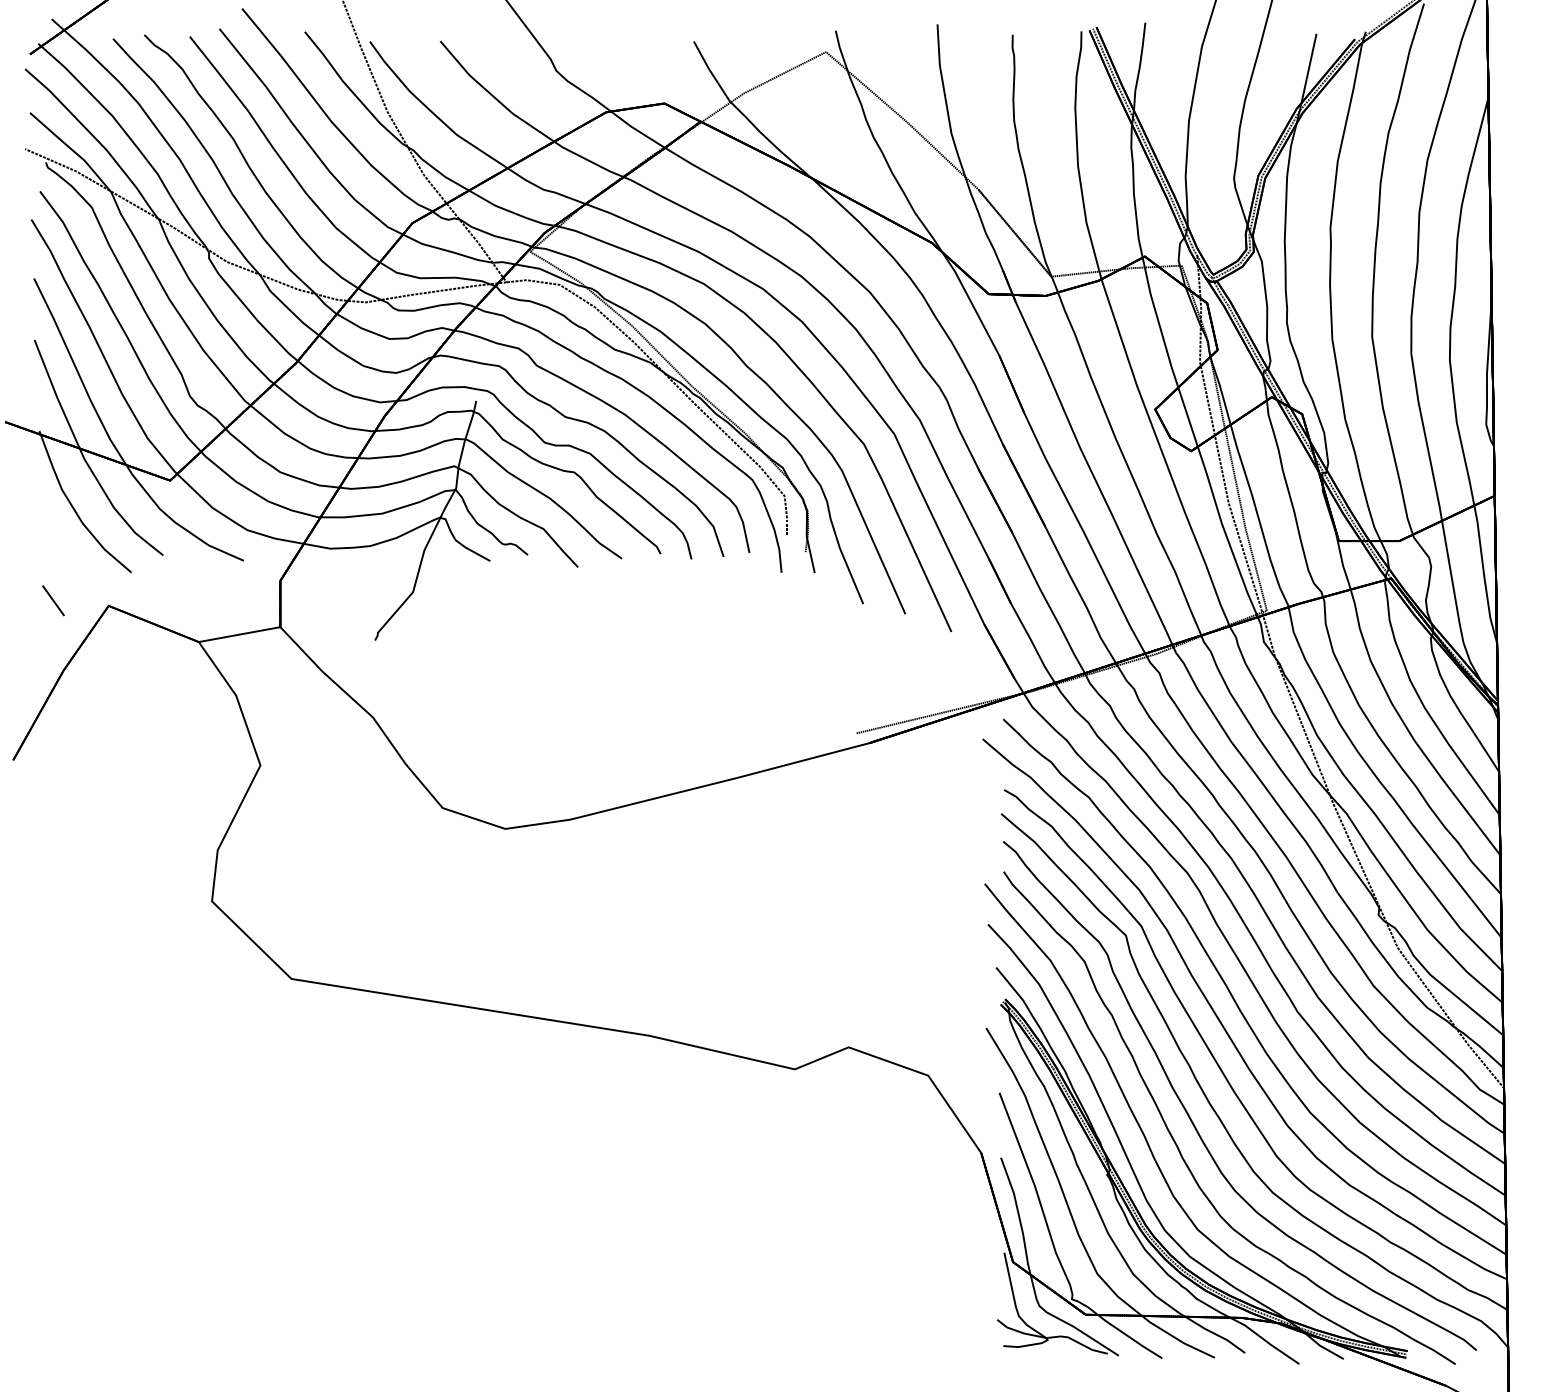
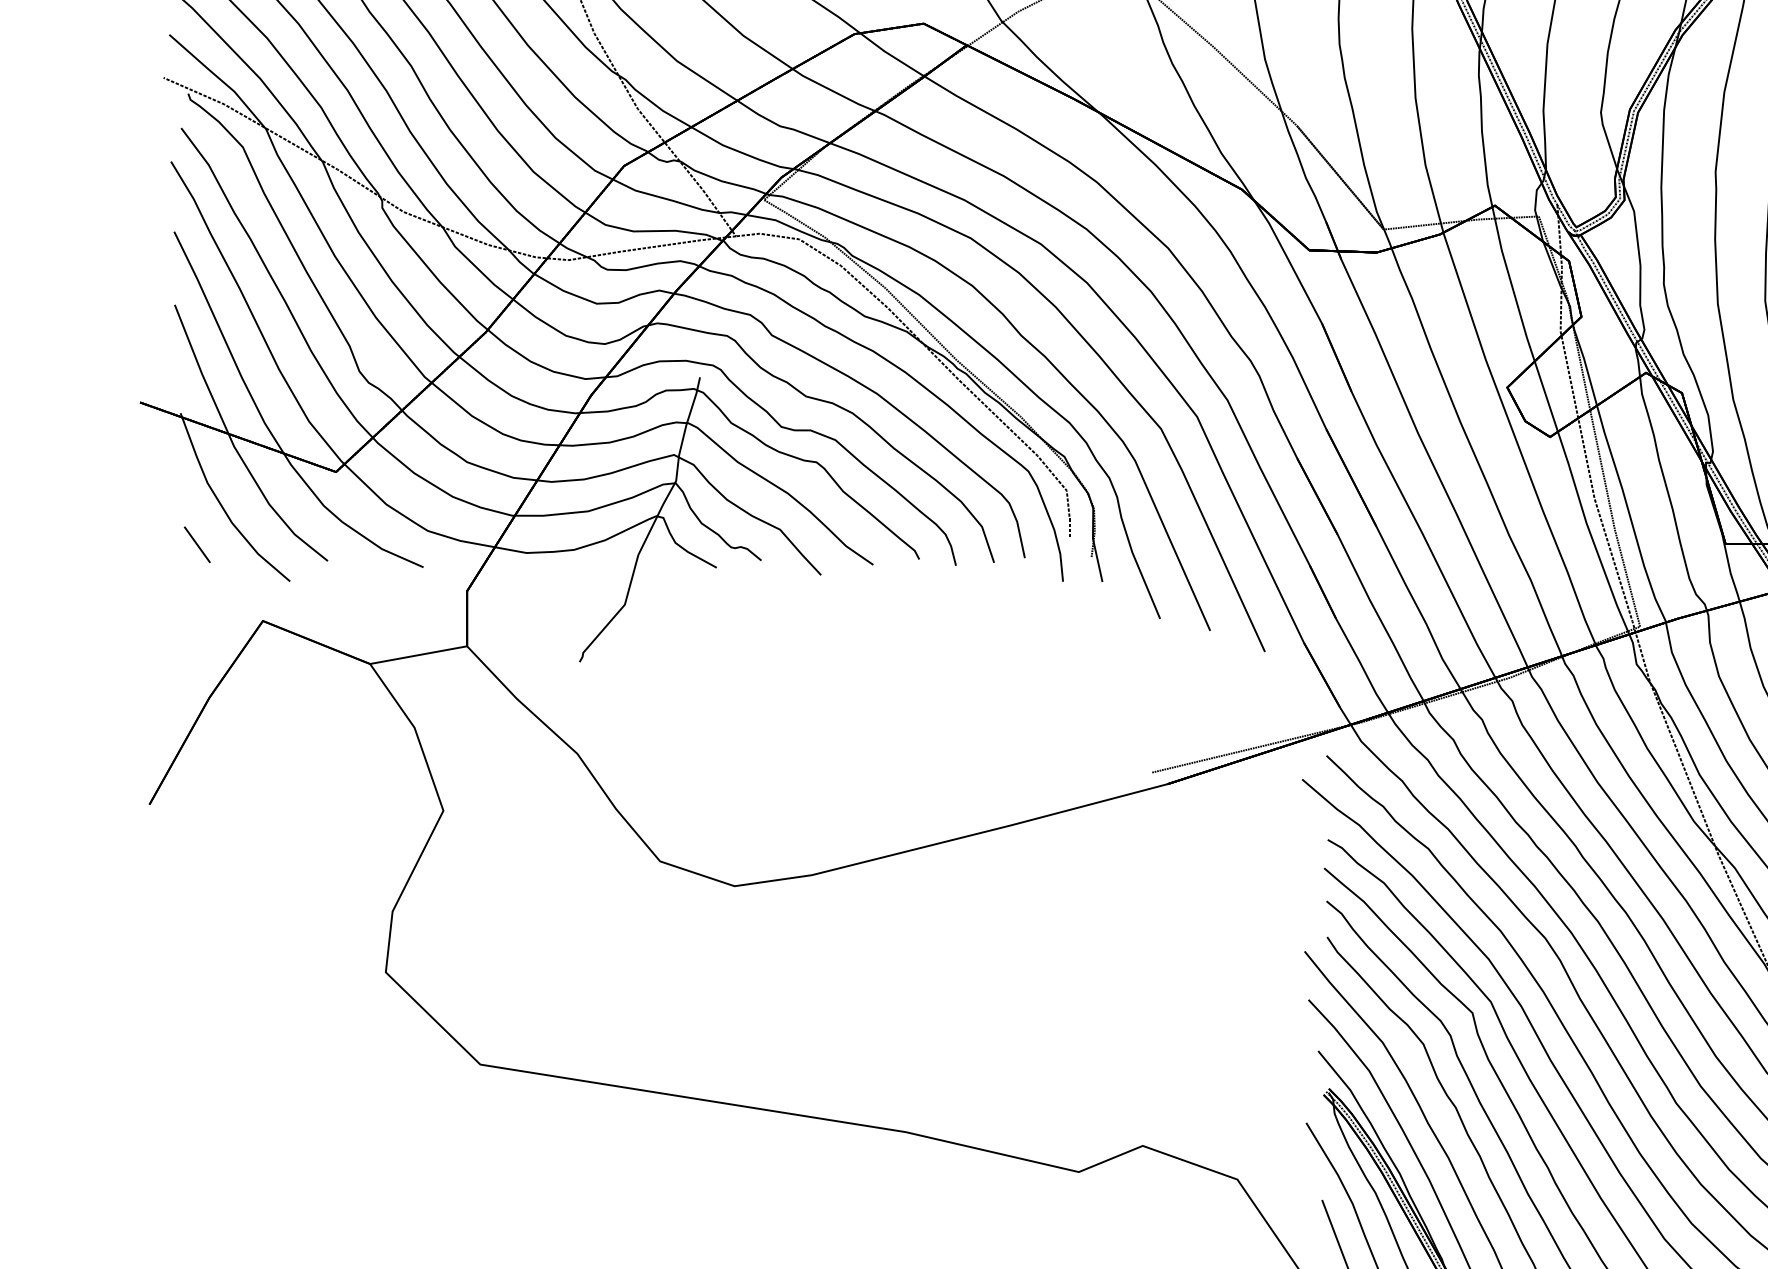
line: (53, 600) -> (197, 544), moved

